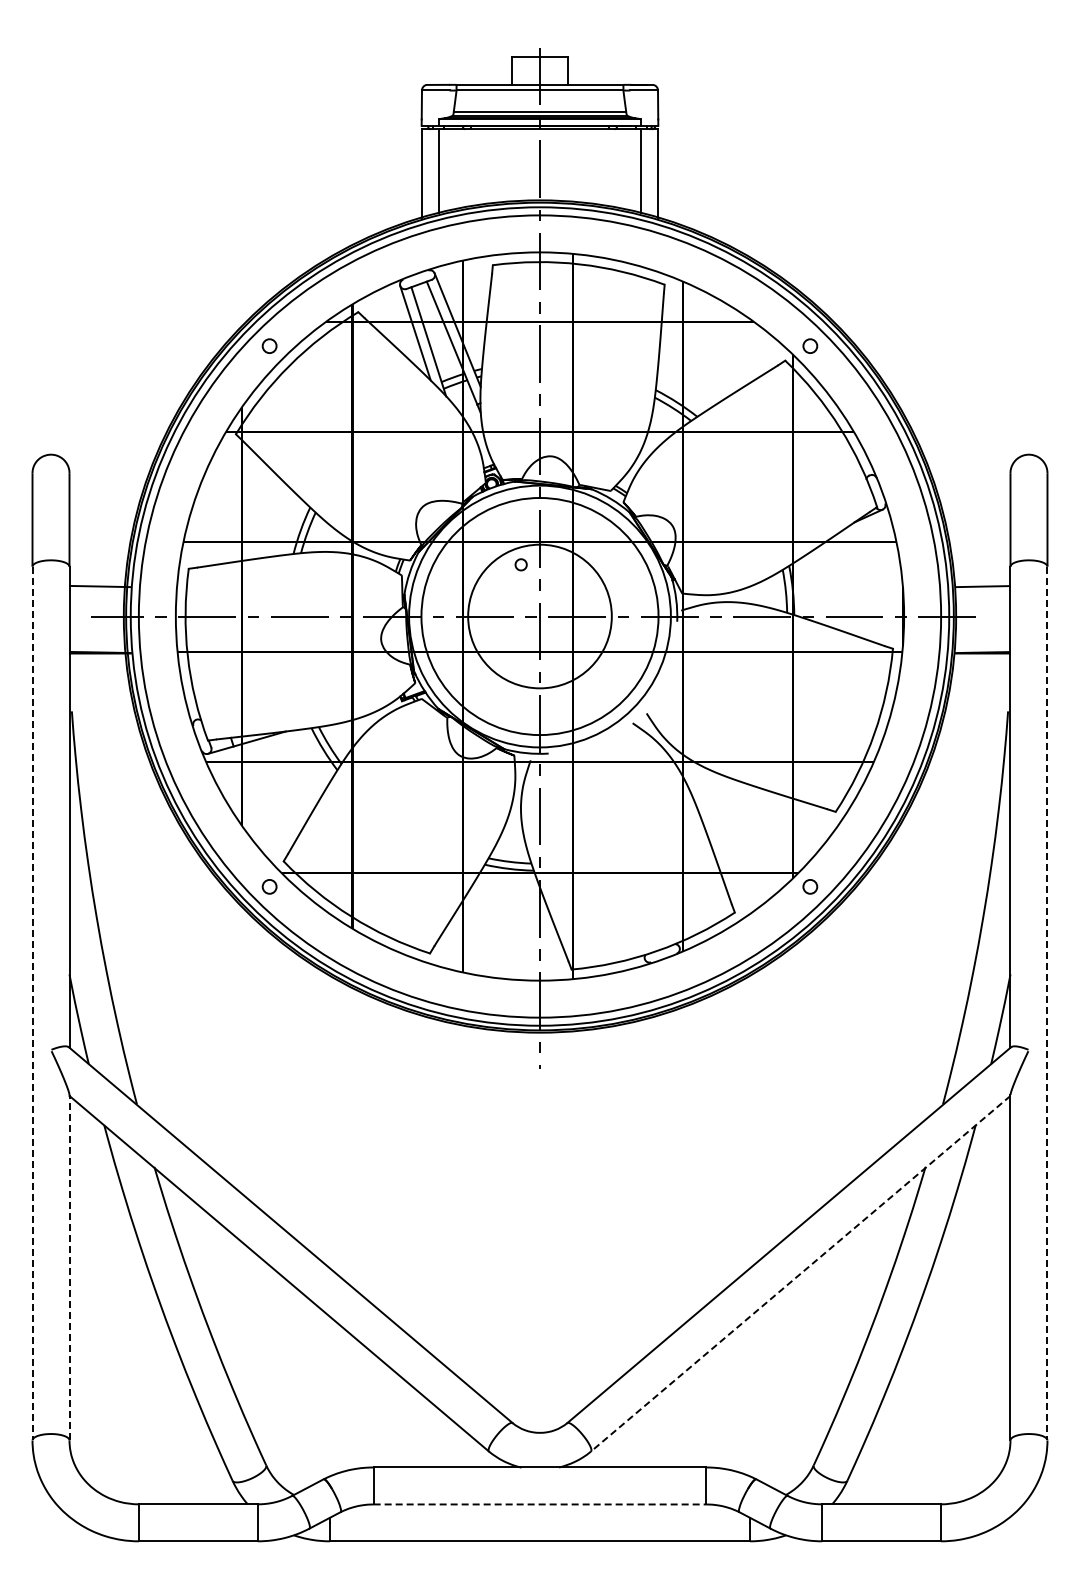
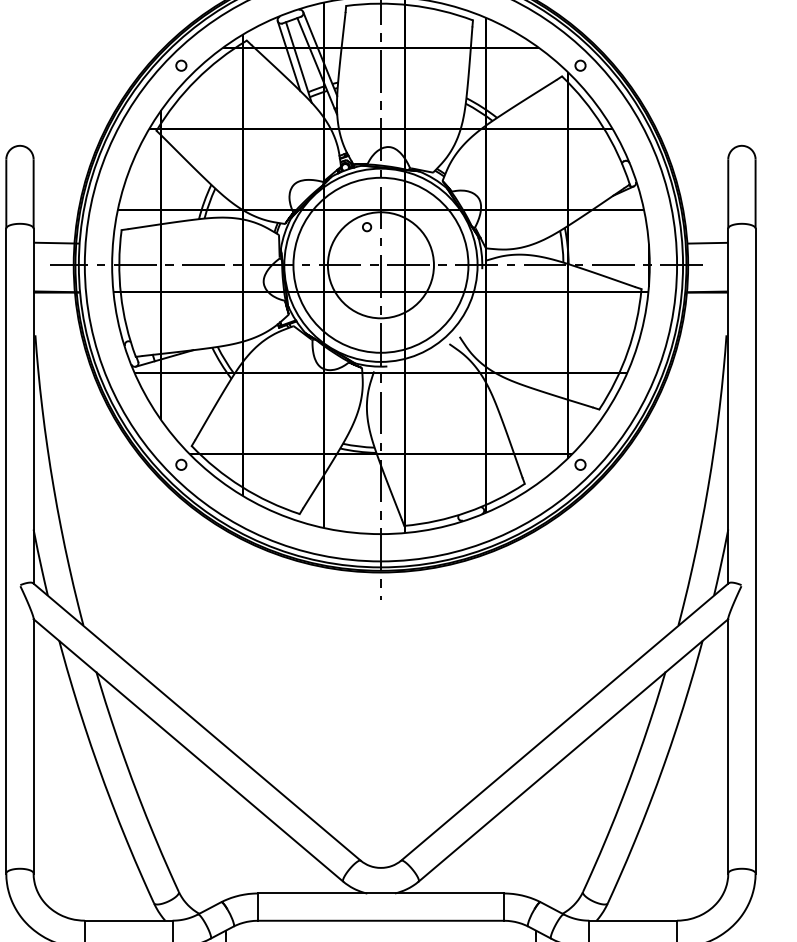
line: (32, 1003) -> (6, 550), dashed -> solid
line: (1047, 1003) -> (755, 550), dashed -> solid
line: (69, 1267) -> (33, 745), dashed -> solid
line: (800, 1273) -> (573, 750), dashed -> solid
line: (540, 1504) -> (381, 920), dashed -> solid

